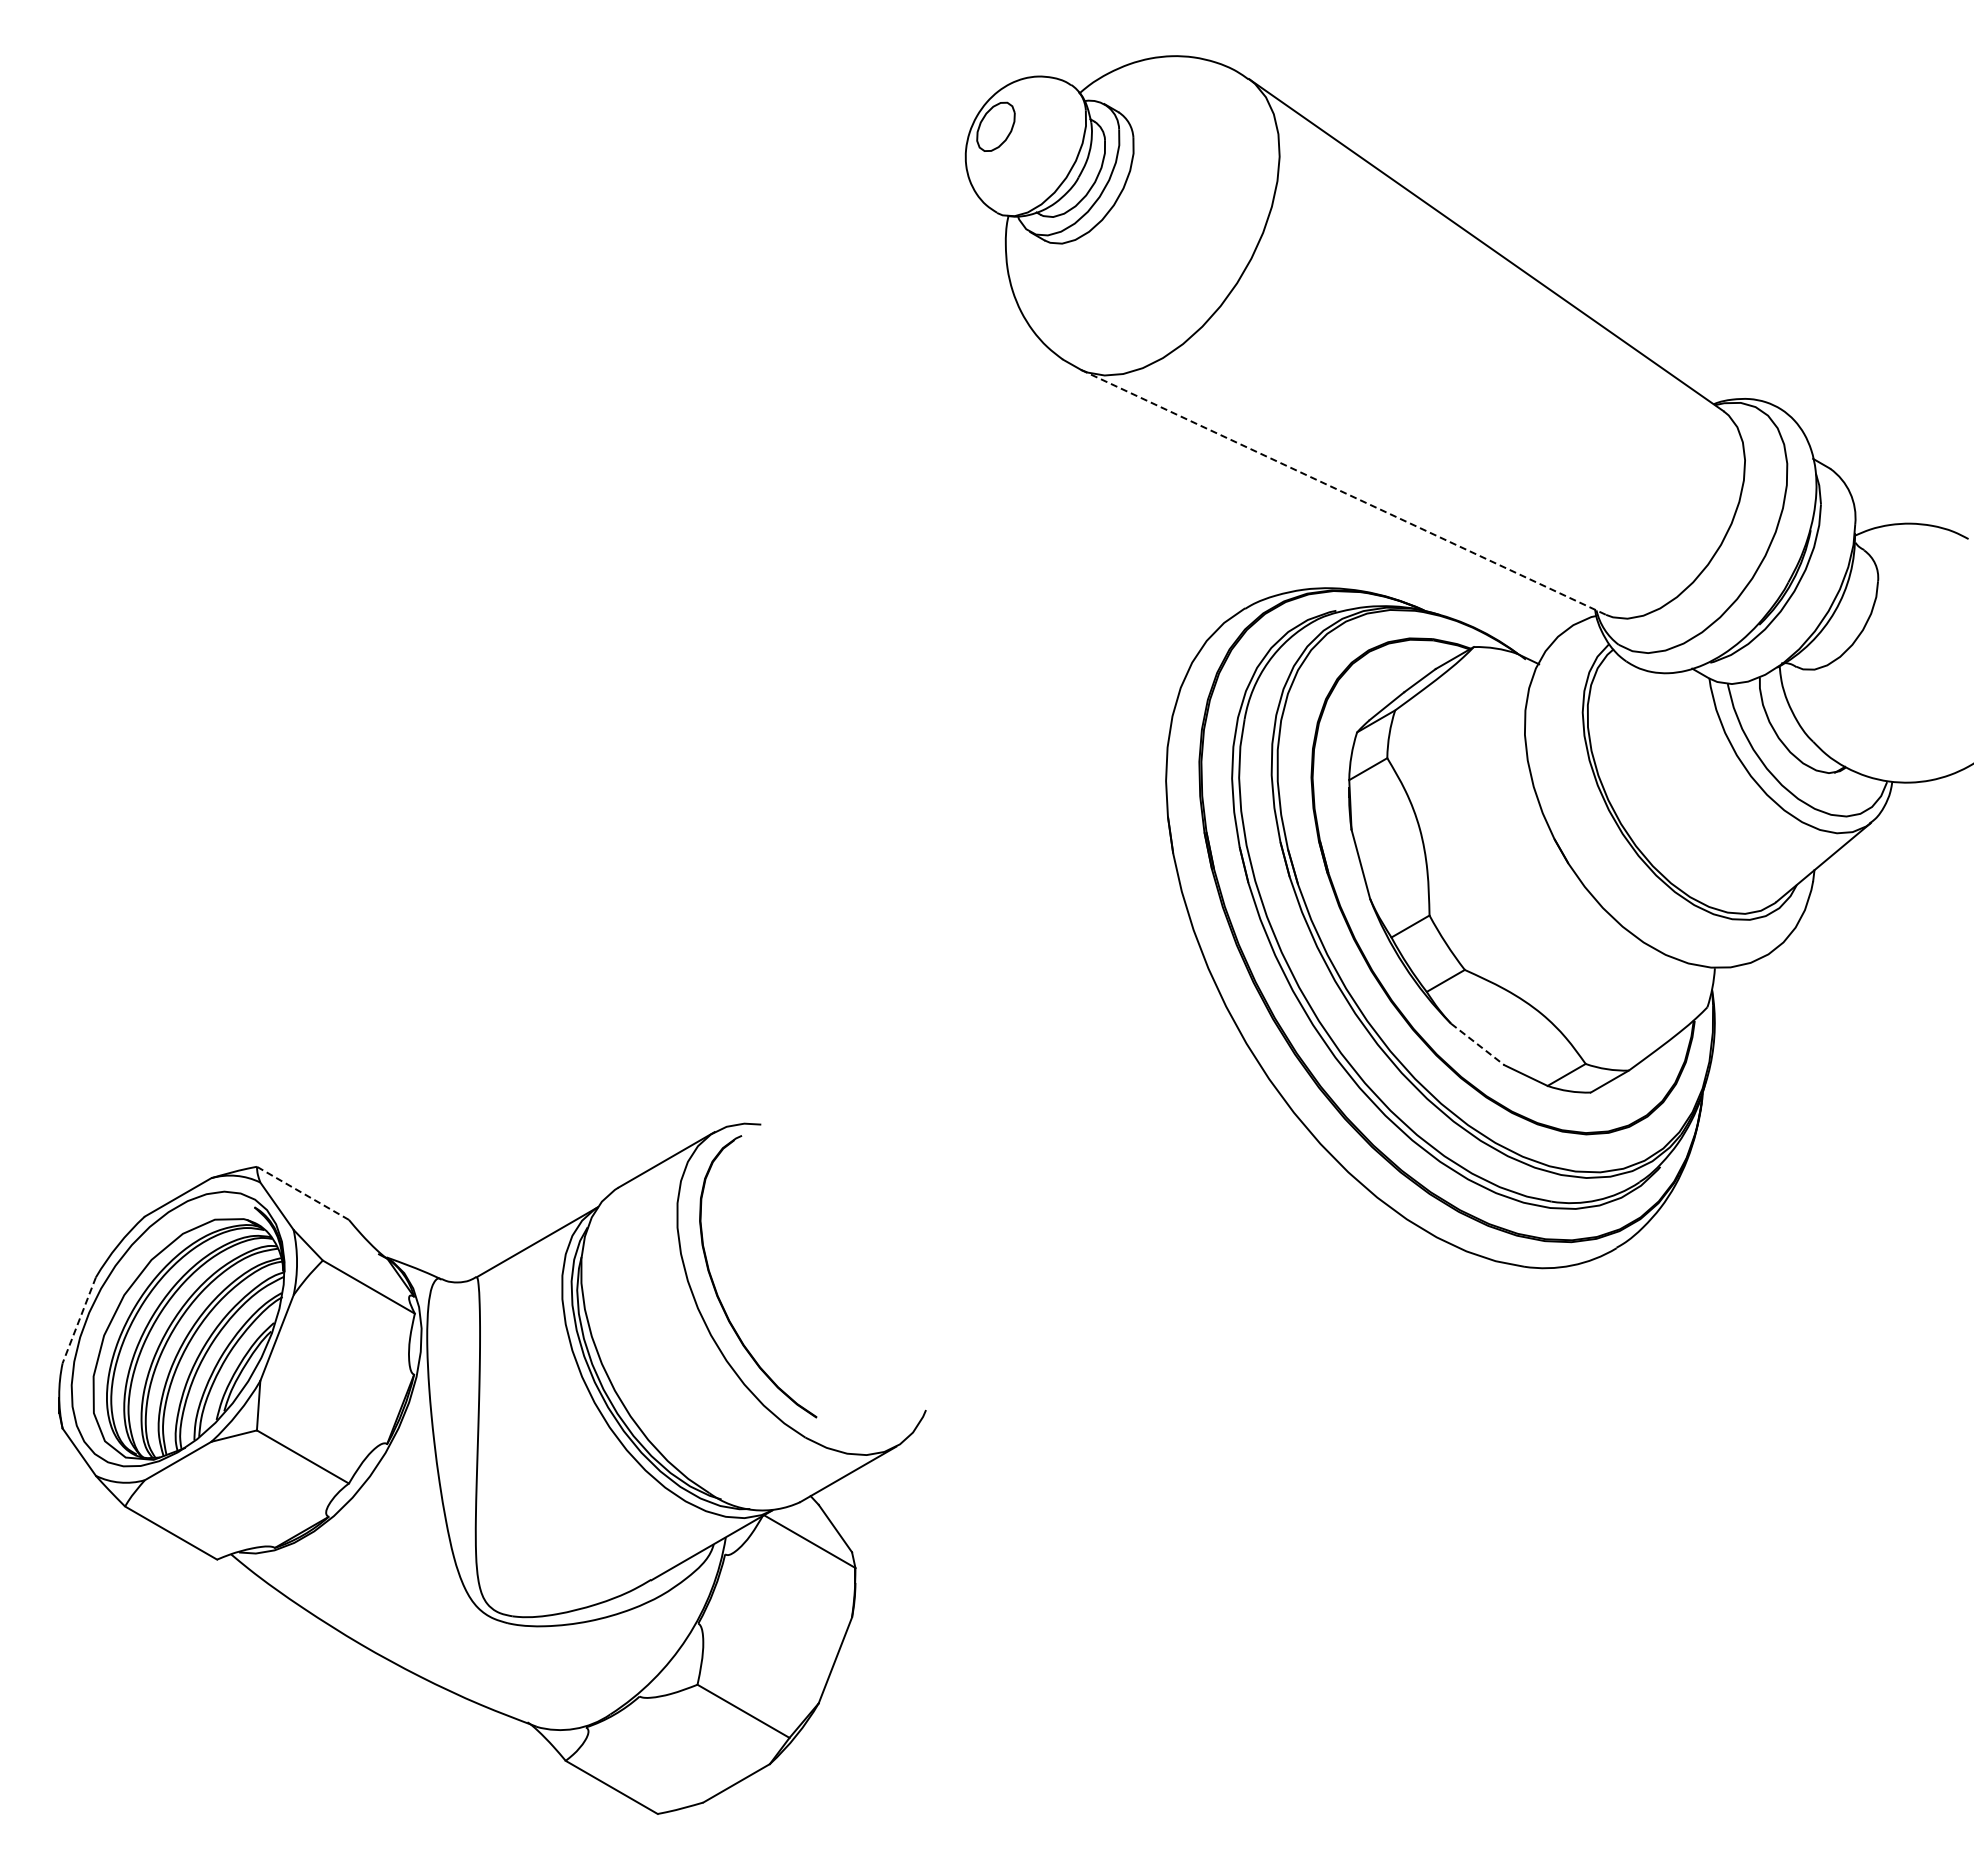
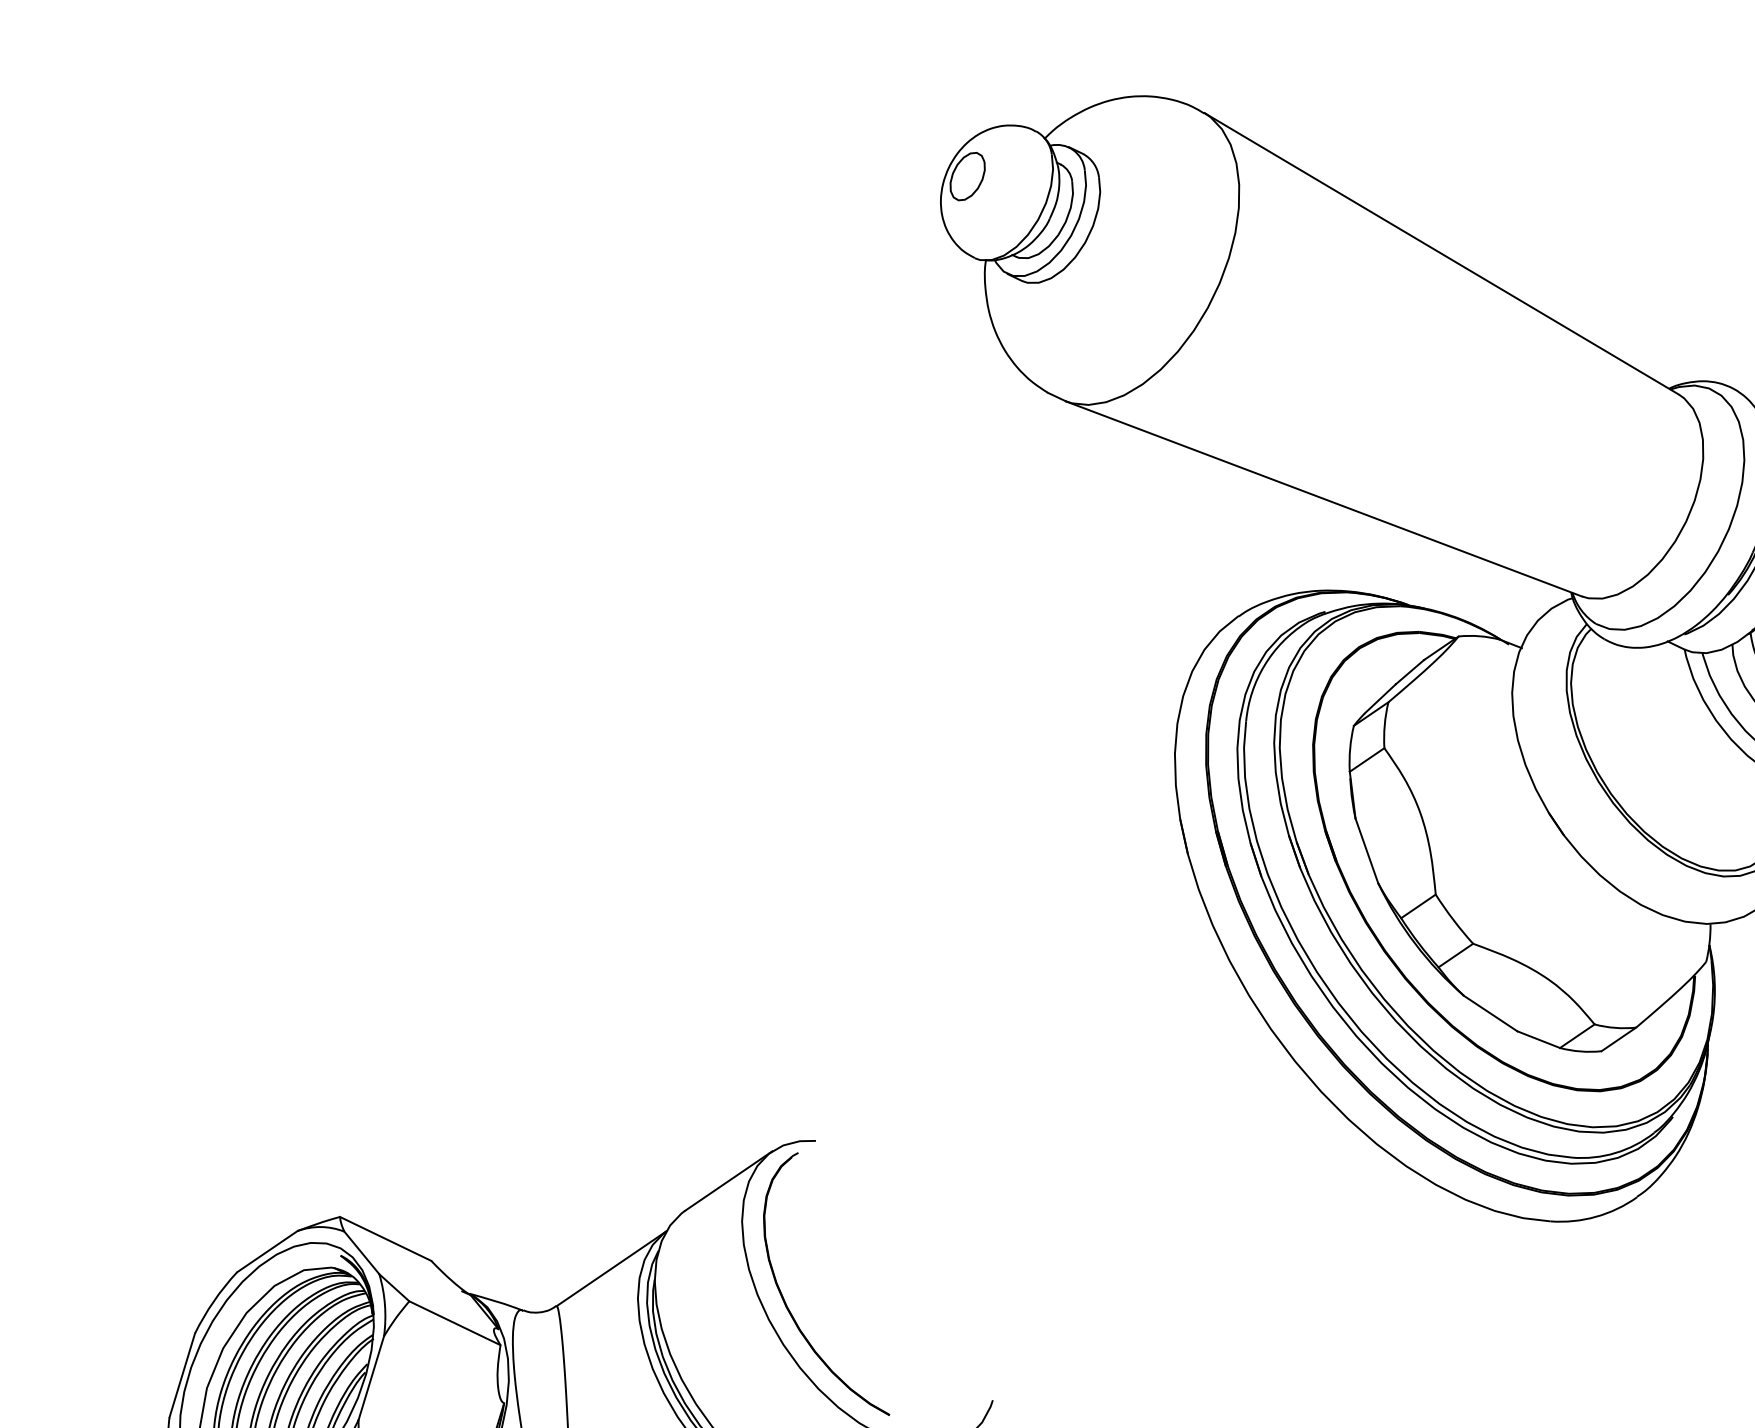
line: (1343, 492) -> (1323, 498), dashed -> solid
line: (1477, 1044) -> (1490, 1013), dashed -> solid
line: (302, 1193) -> (385, 1239), dashed -> solid
line: (79, 1320) -> (182, 1375), dashed -> solid

